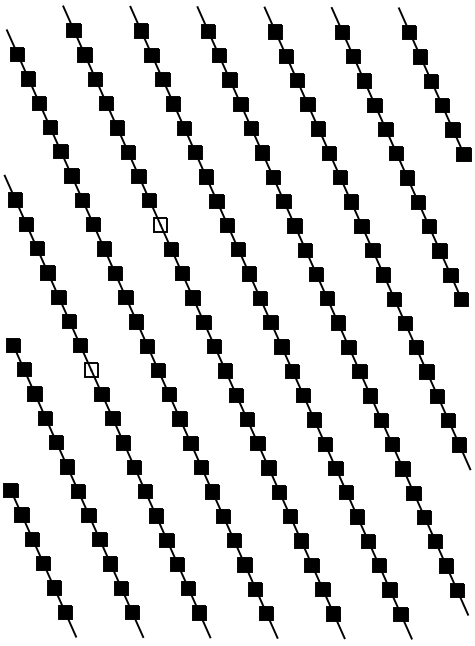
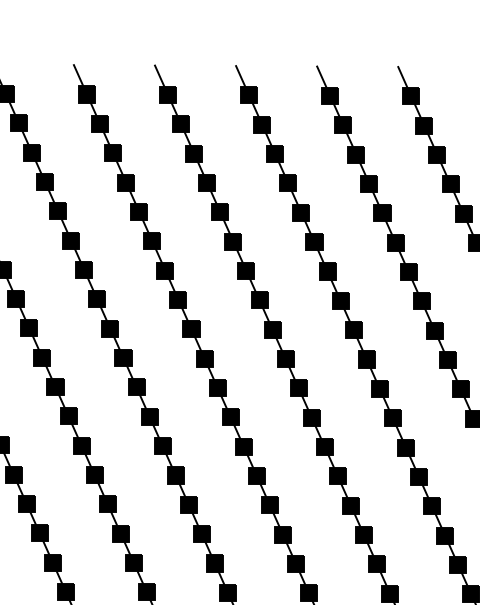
fill: (160, 224) -> (110, 328), added
fill: (90, 369) -> (25, 503), added

